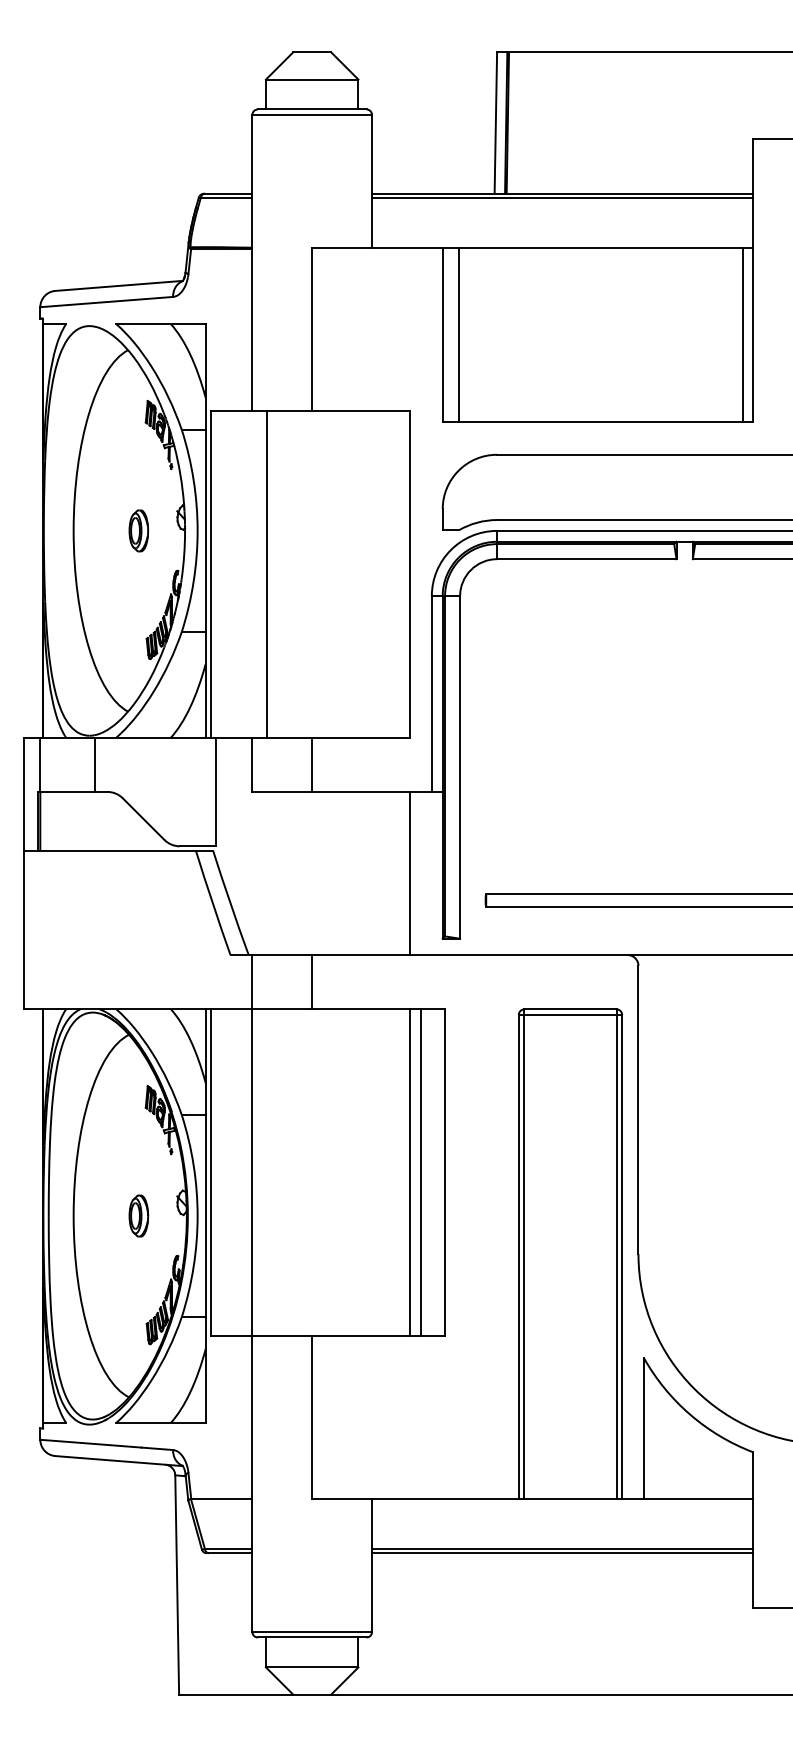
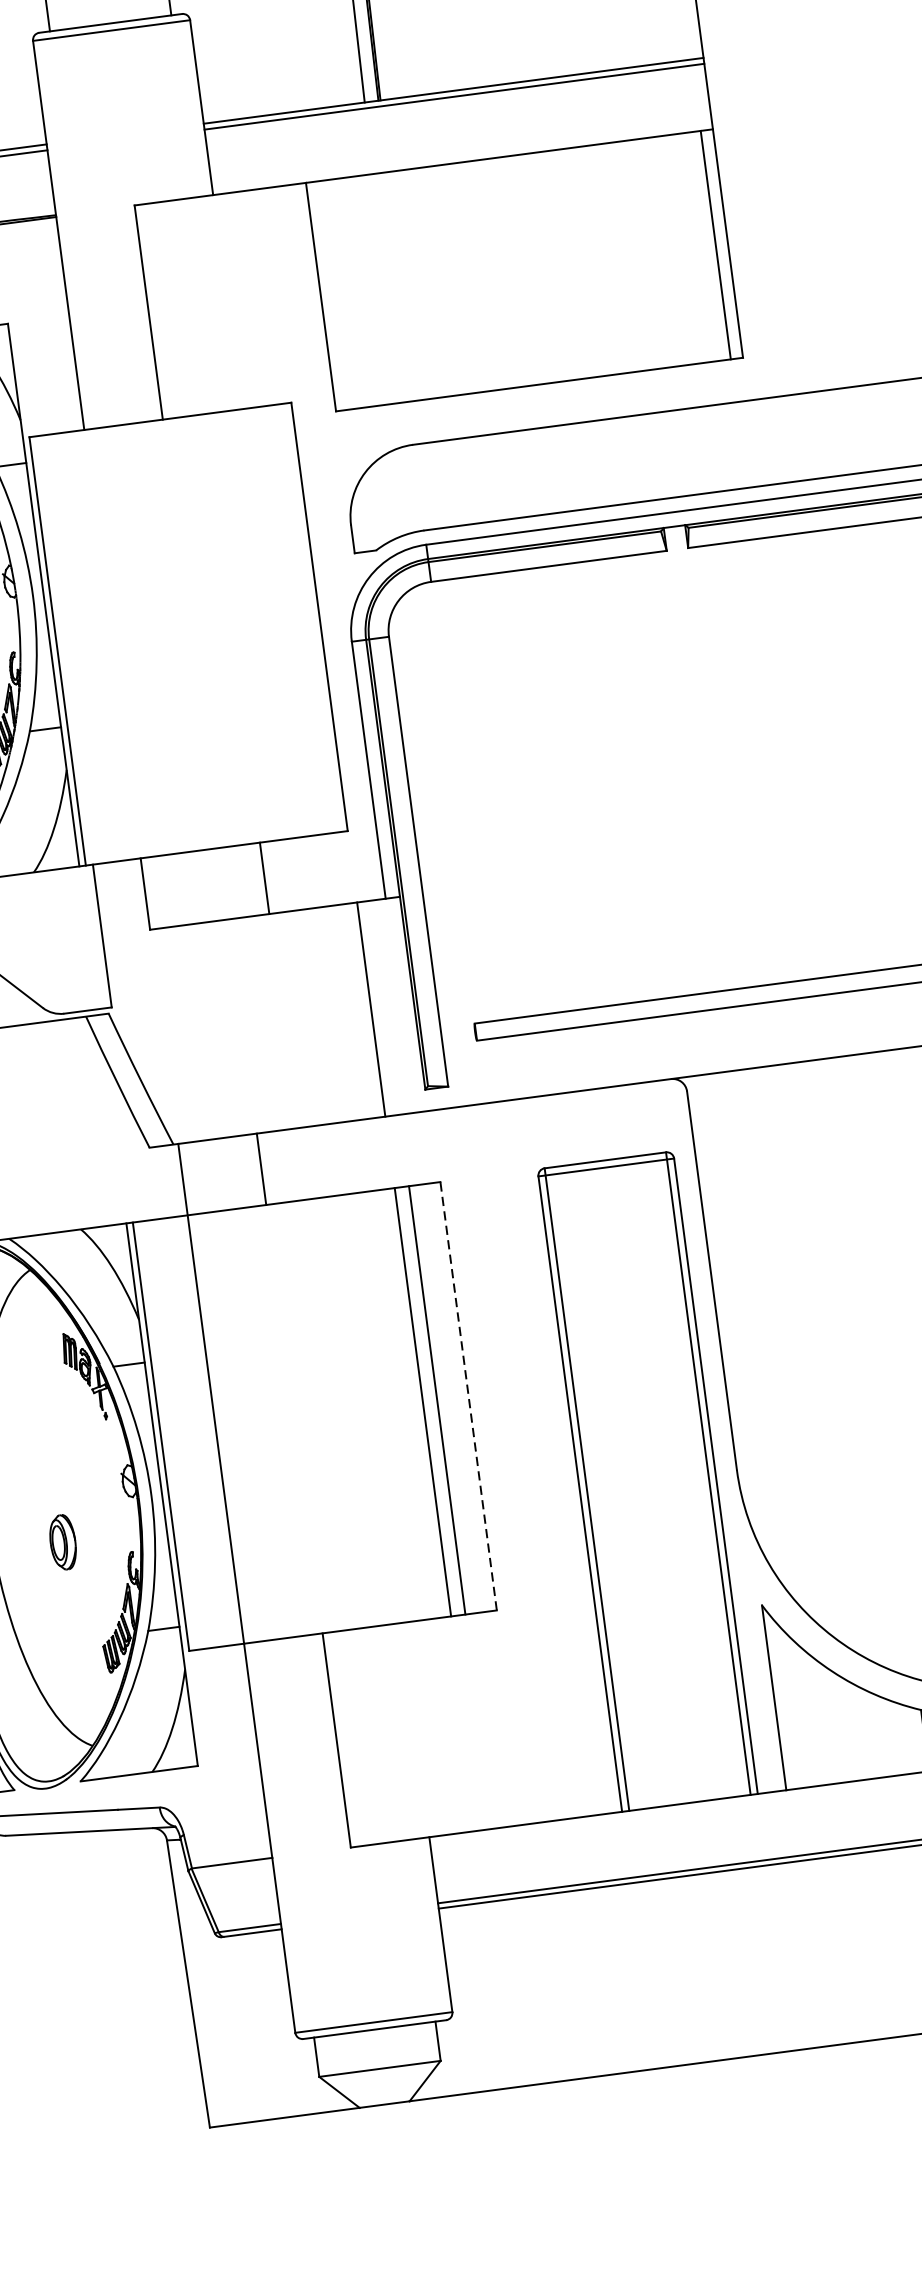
line: (459, 335) -> (343, 294), removed
line: (266, 574) -> (131, 641), removed
line: (312, 764) -> (264, 877), moved
line: (444, 1172) -> (468, 1396), solid -> dashed
part: (138, 1215) -> (62, 1541), moved

